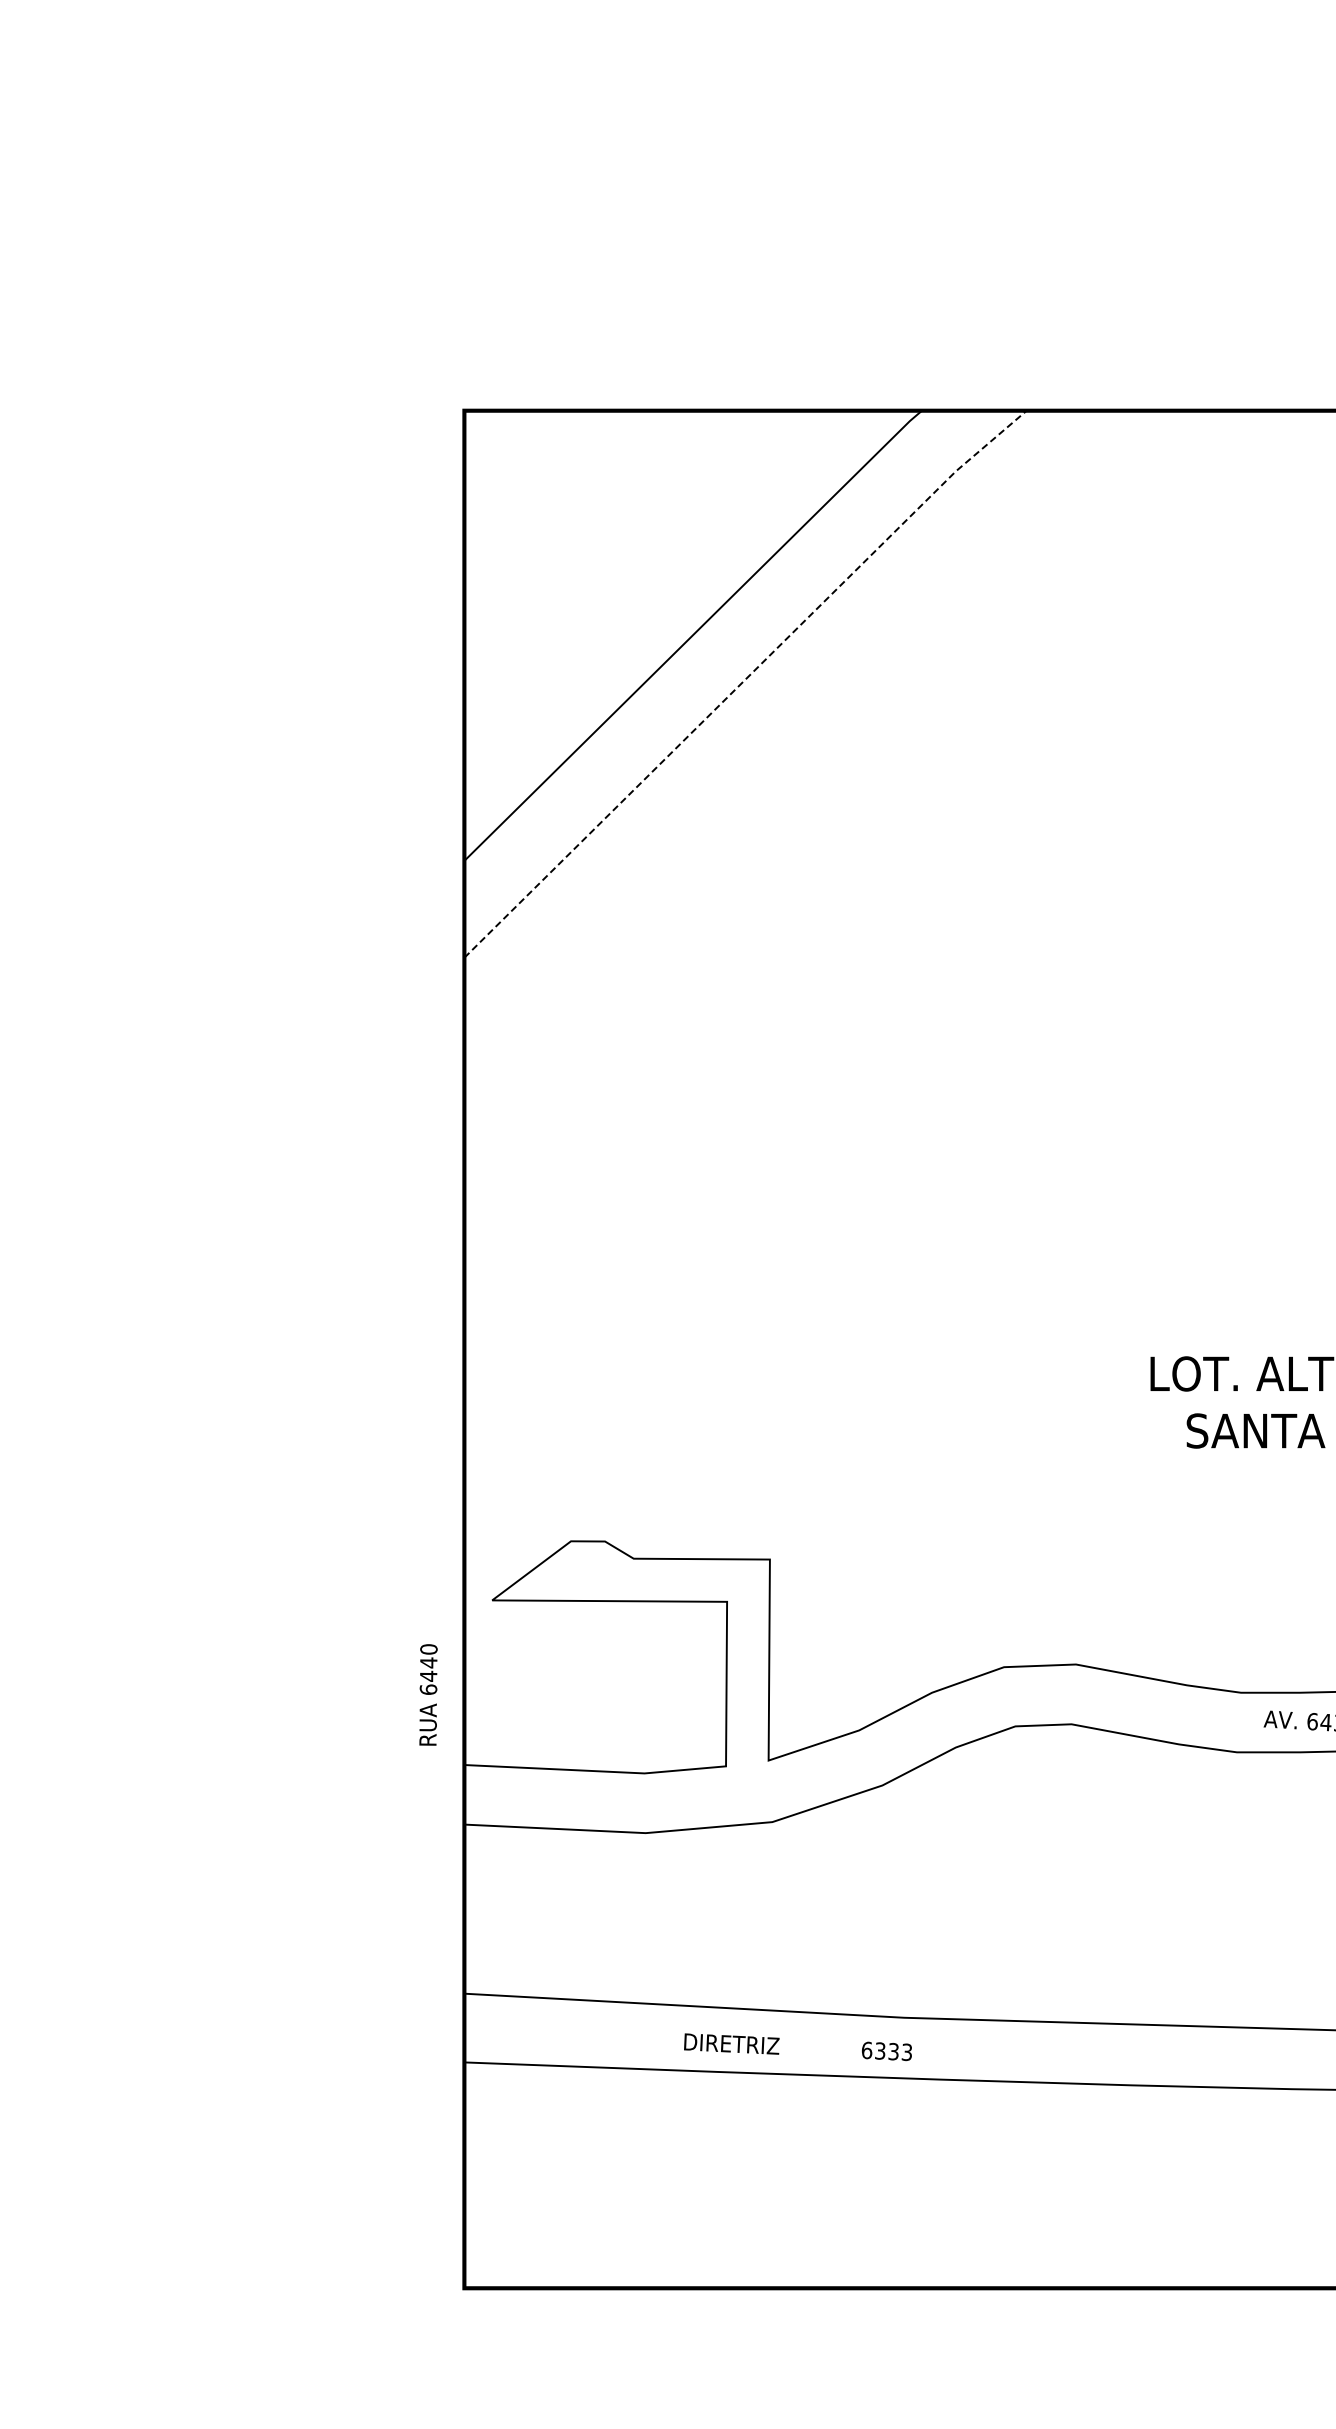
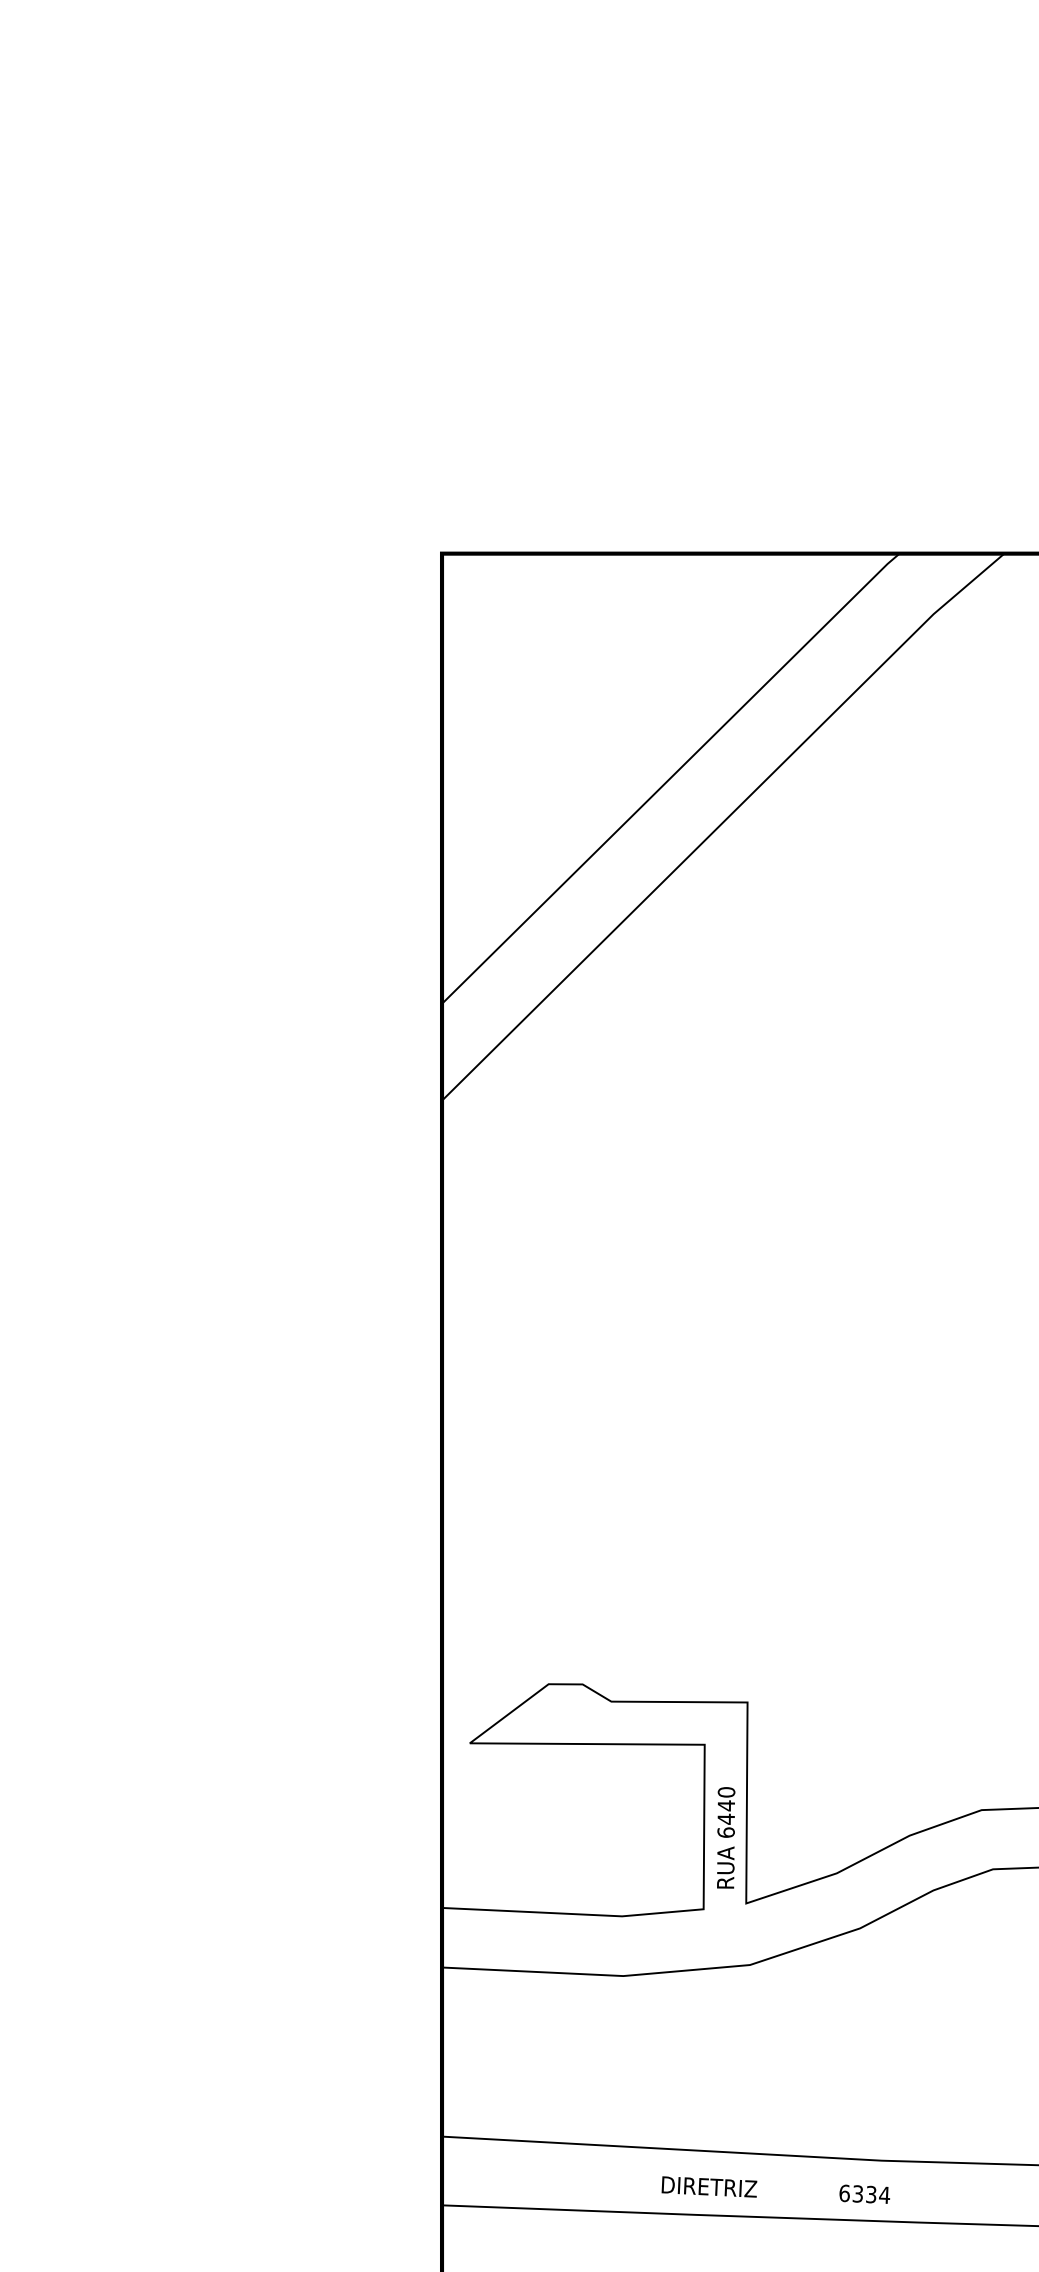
line: (744, 680) -> (722, 823), dashed -> solid
text: (428, 1694) -> (726, 1837), moved
text: (906, 2052) -> (884, 2195), 6333 -> 6334

